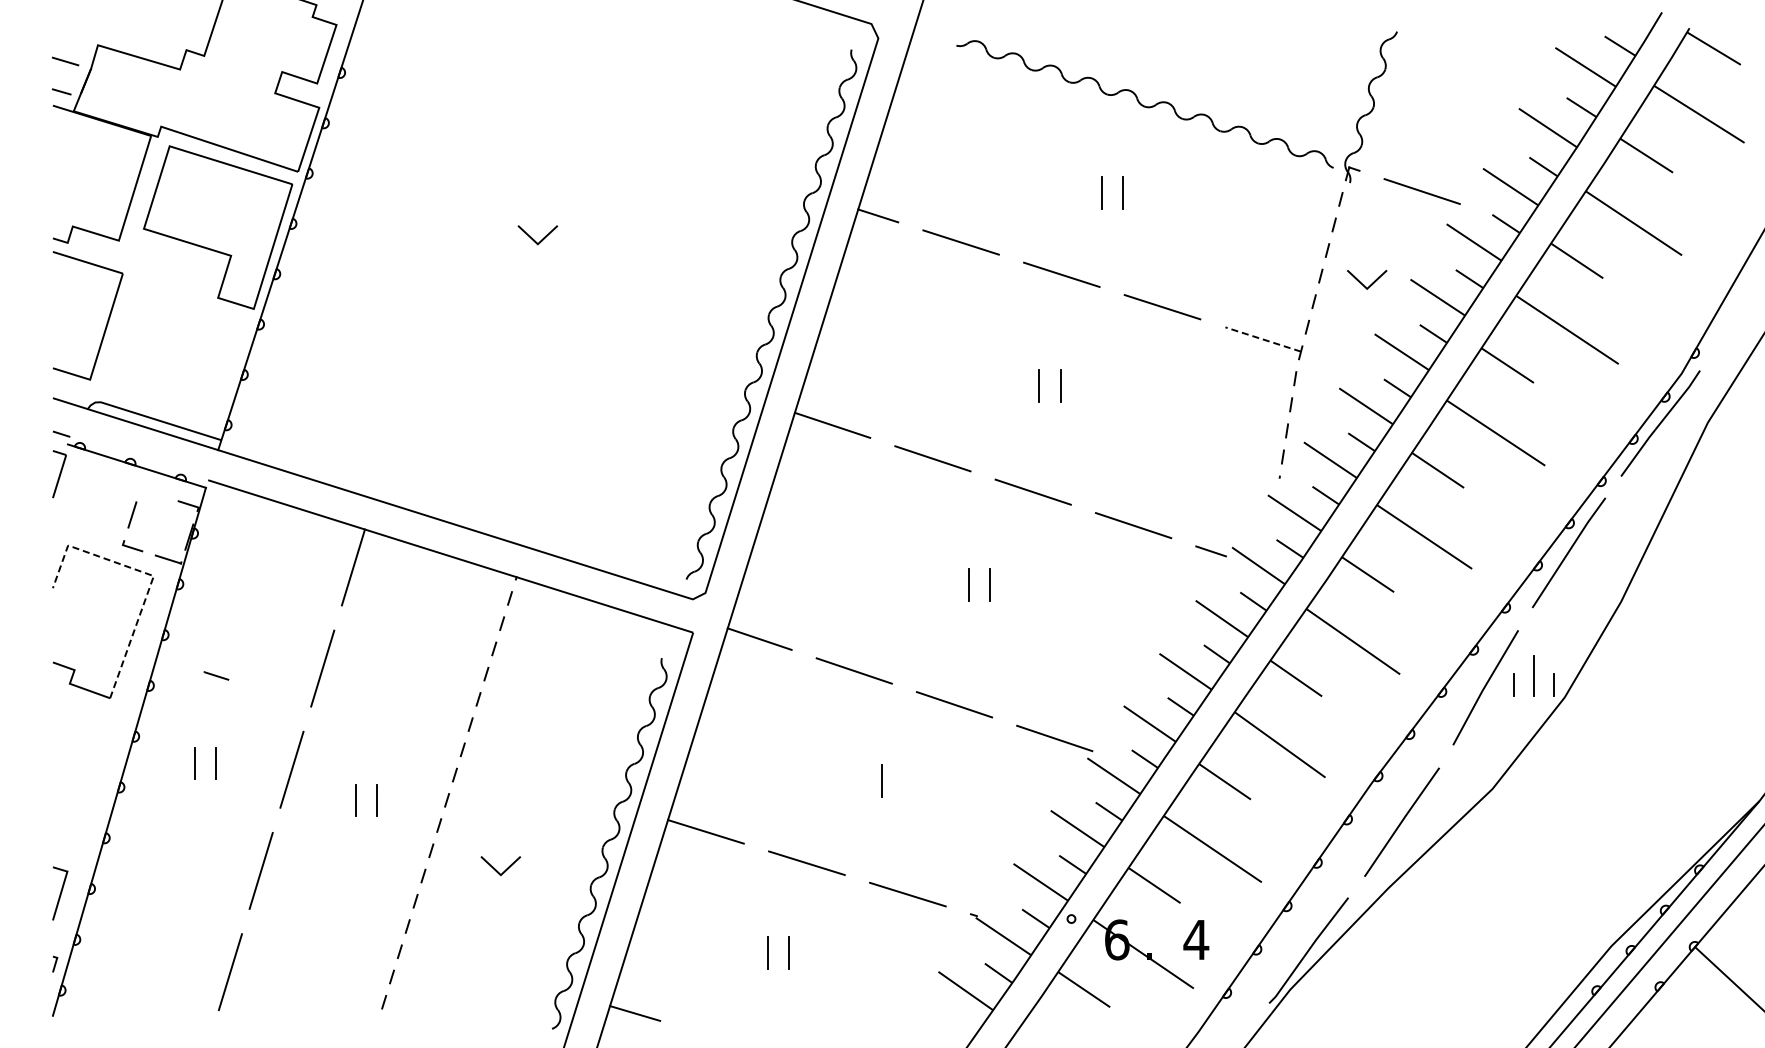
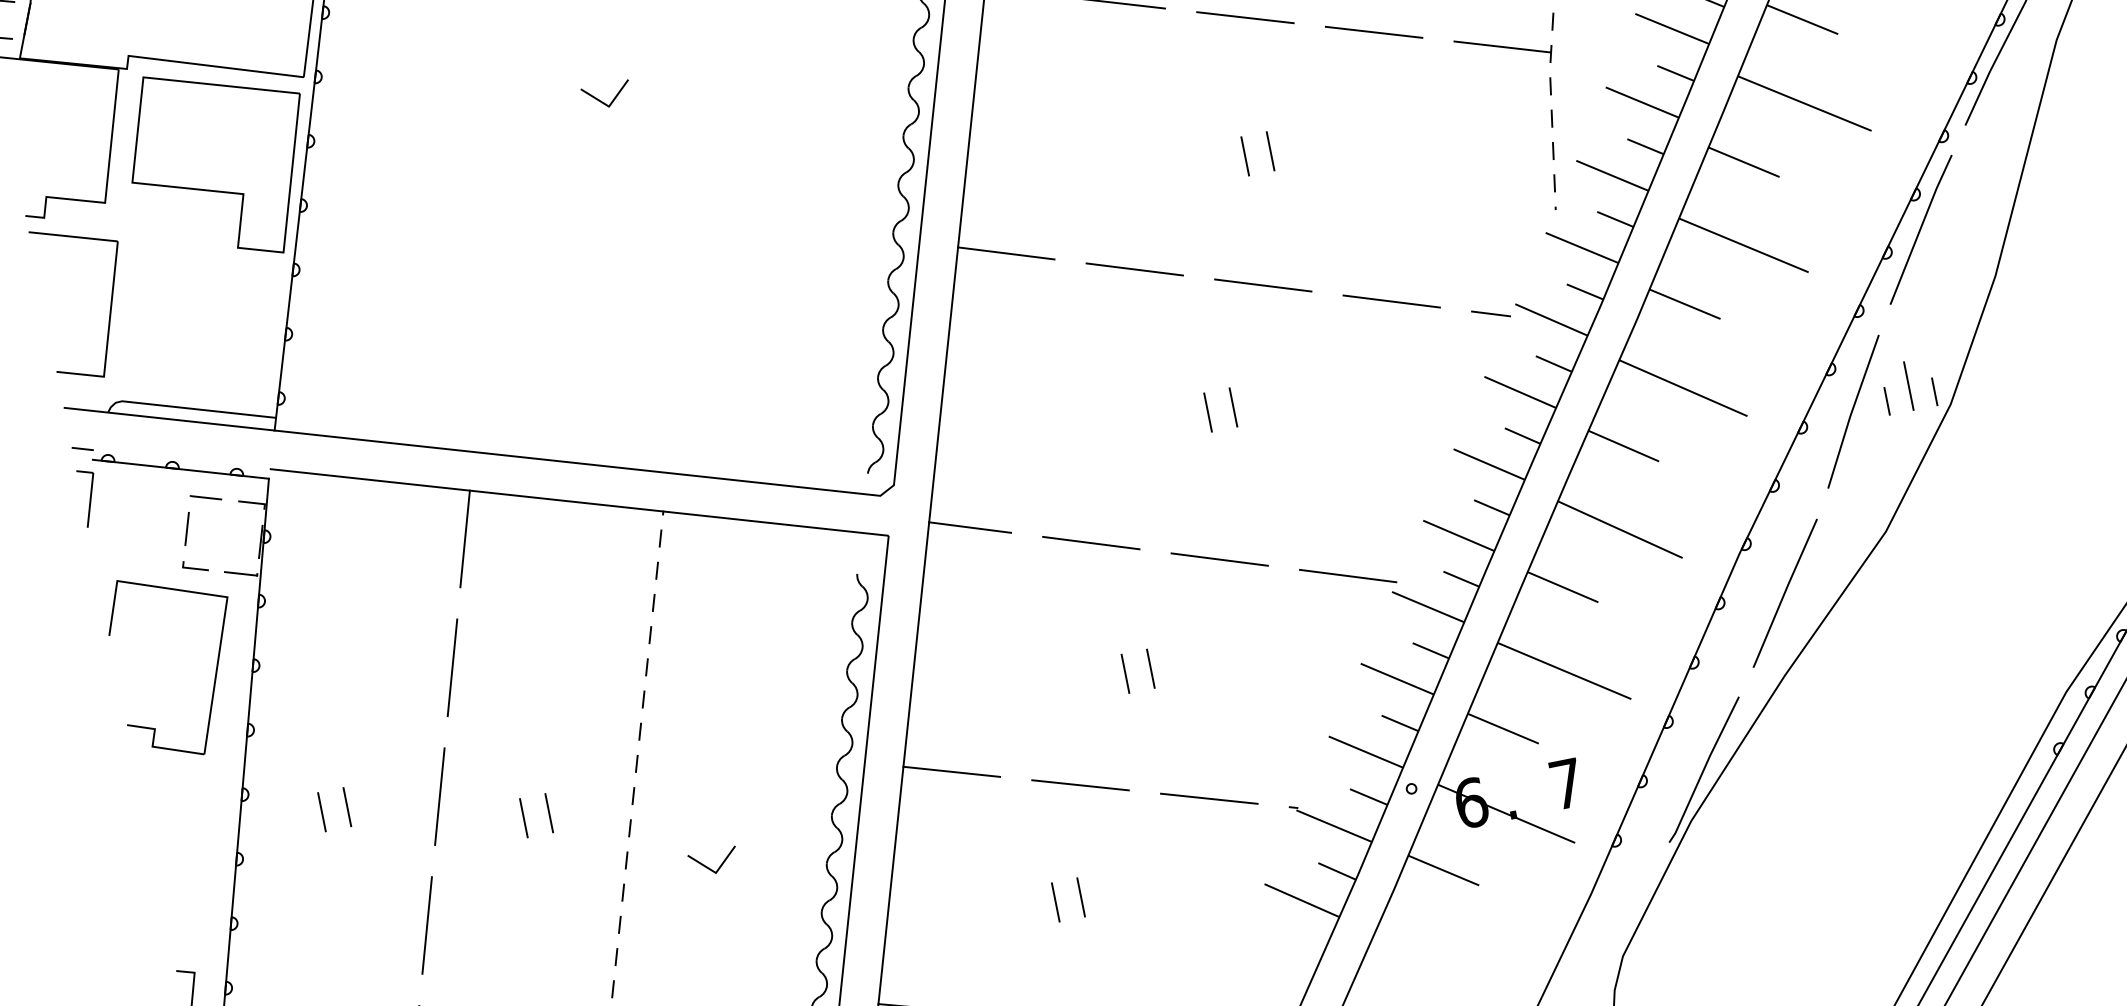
line: (1263, 339) -> (1503, 46), dashed -> solid
line: (150, 574) -> (223, 596), dashed -> solid
line: (216, 675) -> (205, 497), moved
line: (860, 781) -> (1125, 674), added
text: (1196, 939) -> (1566, 783), 4 -> 7

